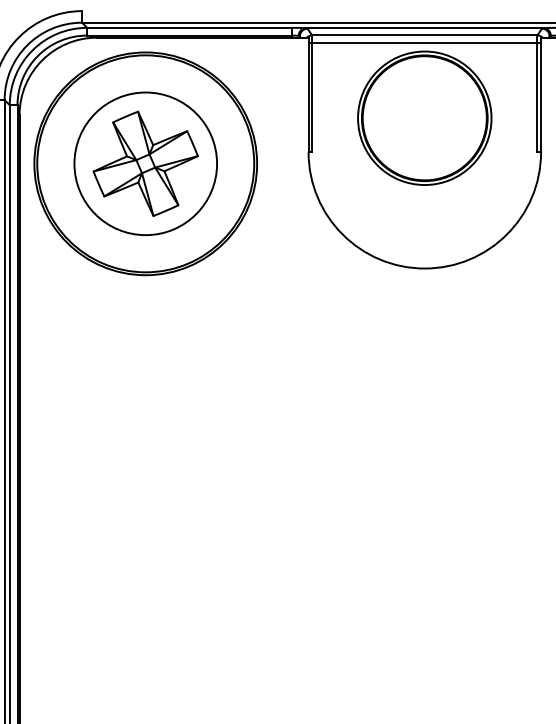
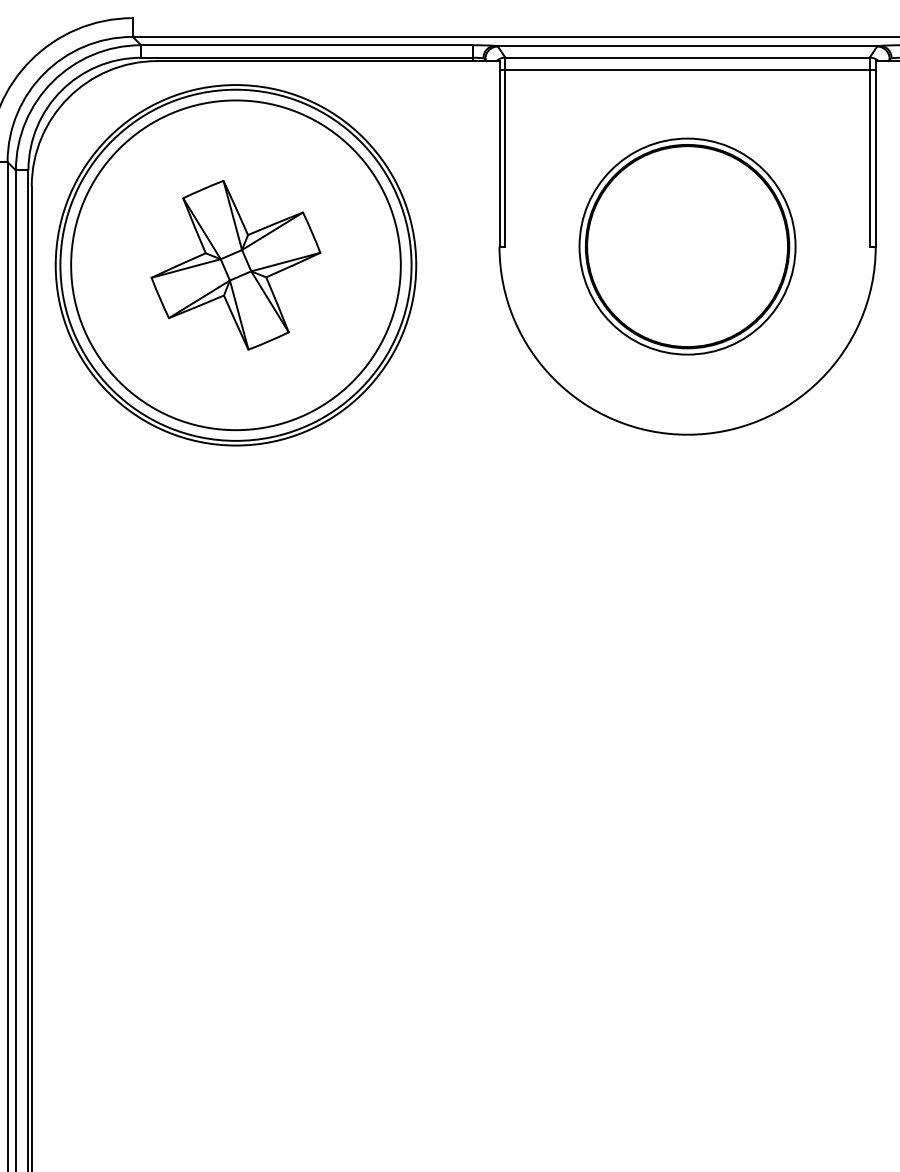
part: (424, 117) -> (687, 245), moved
circle: (145, 163) -> (235, 264), size x1.43

